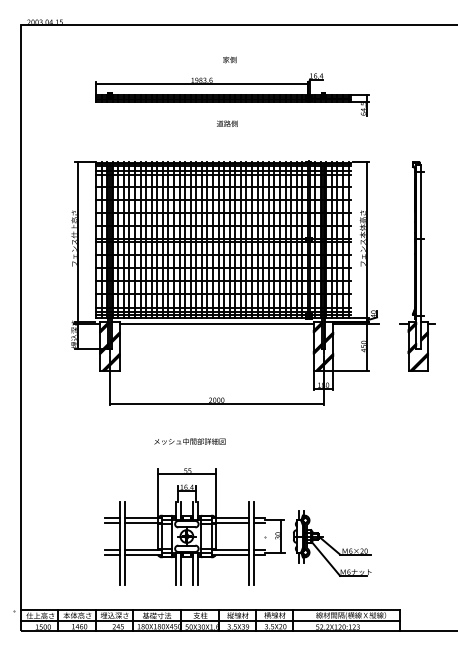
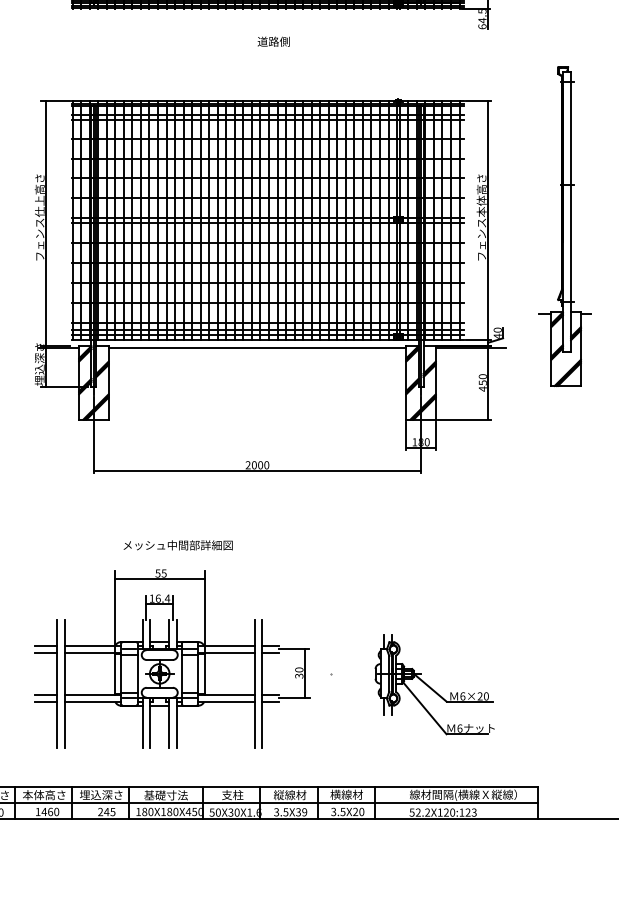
part: (417, 266) -> (565, 226), moved
text: (189, 441) -> (177, 545), moved
part: (194, 526) -> (171, 658), moved

